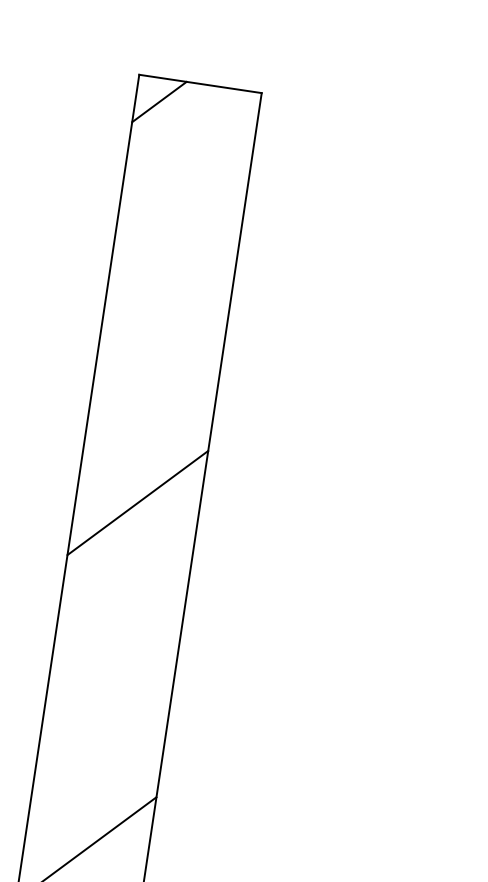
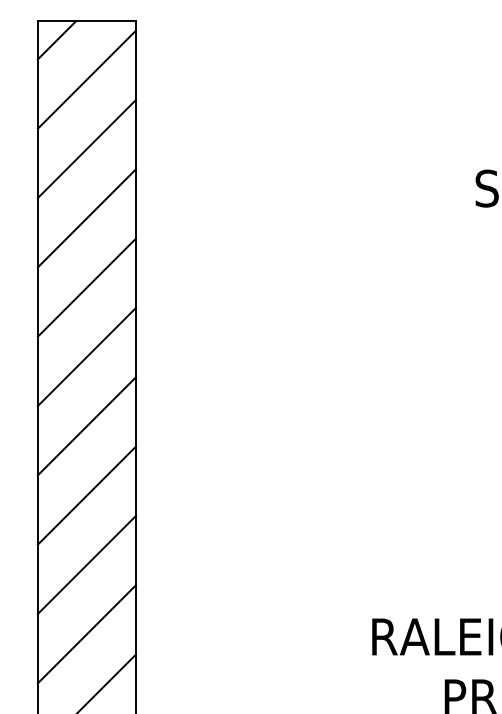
line: (189, 156) -> (86, 79), added
line: (176, 242) -> (86, 148), added
line: (163, 329) -> (86, 218), added
line: (150, 416) -> (86, 287), added
line: (124, 589) -> (86, 426), added
line: (111, 675) -> (86, 495), added
line: (98, 762) -> (86, 564), added

